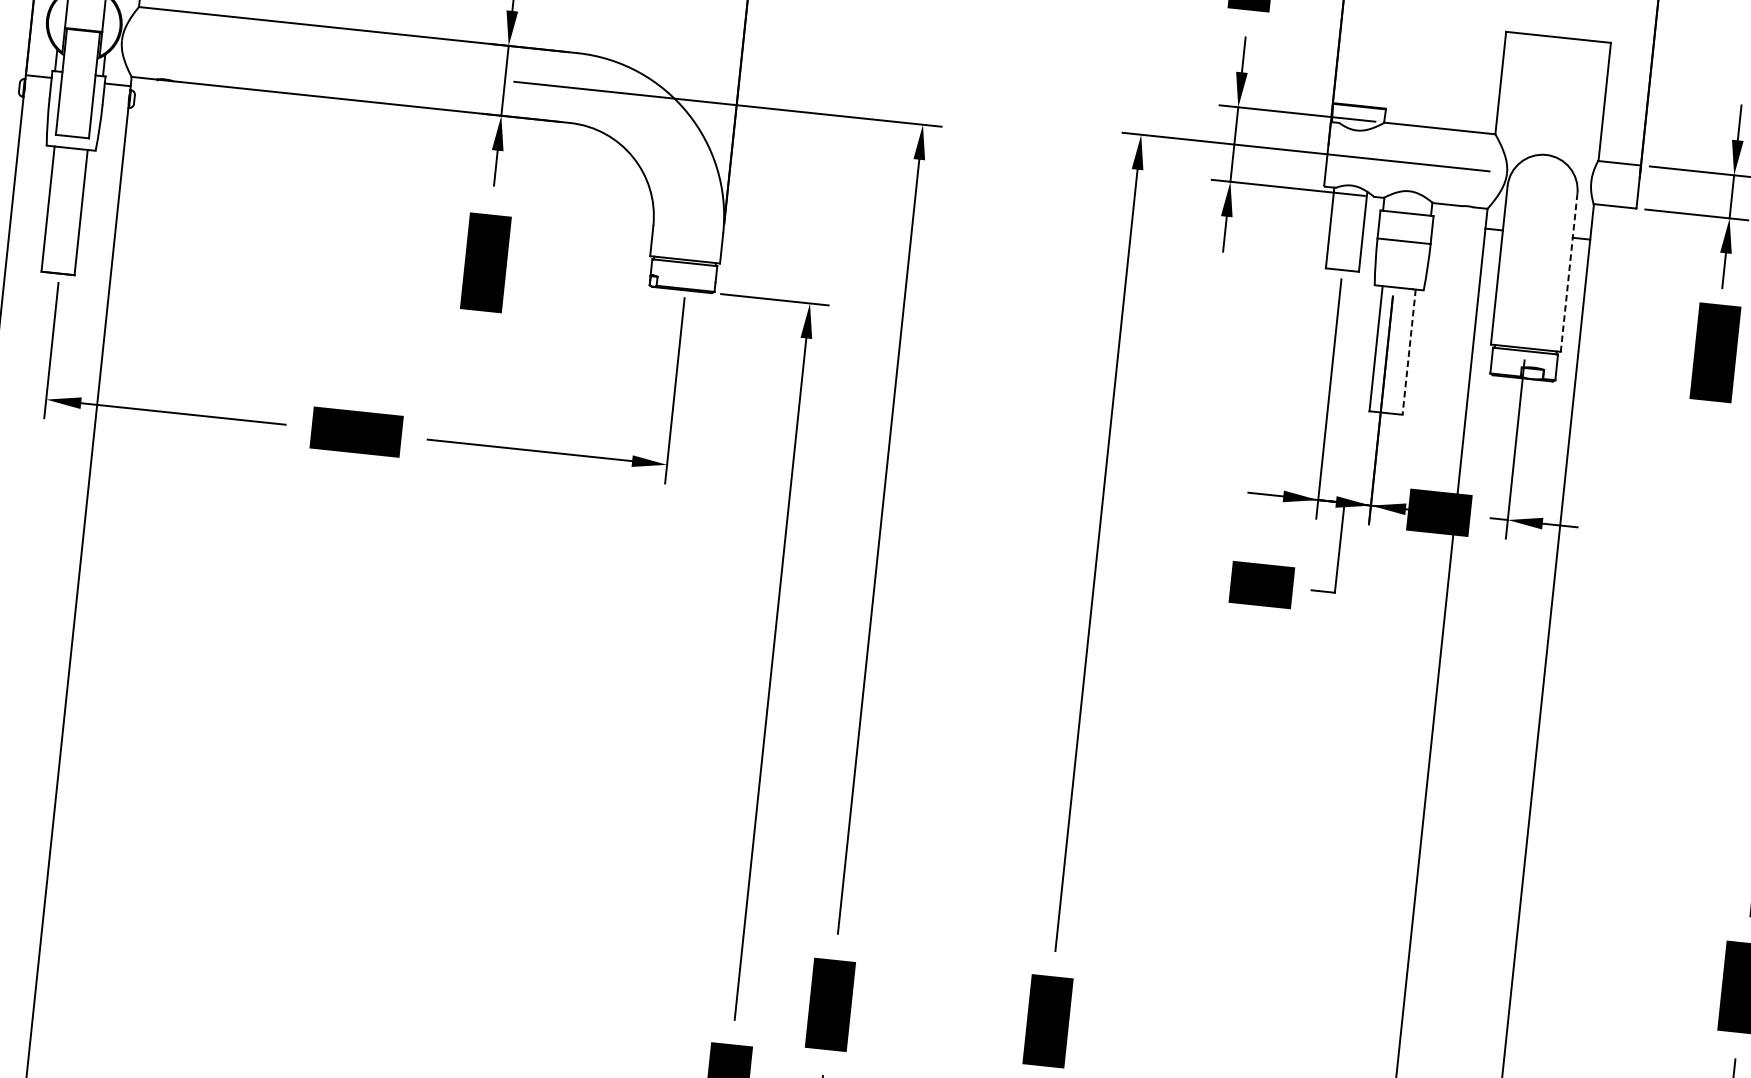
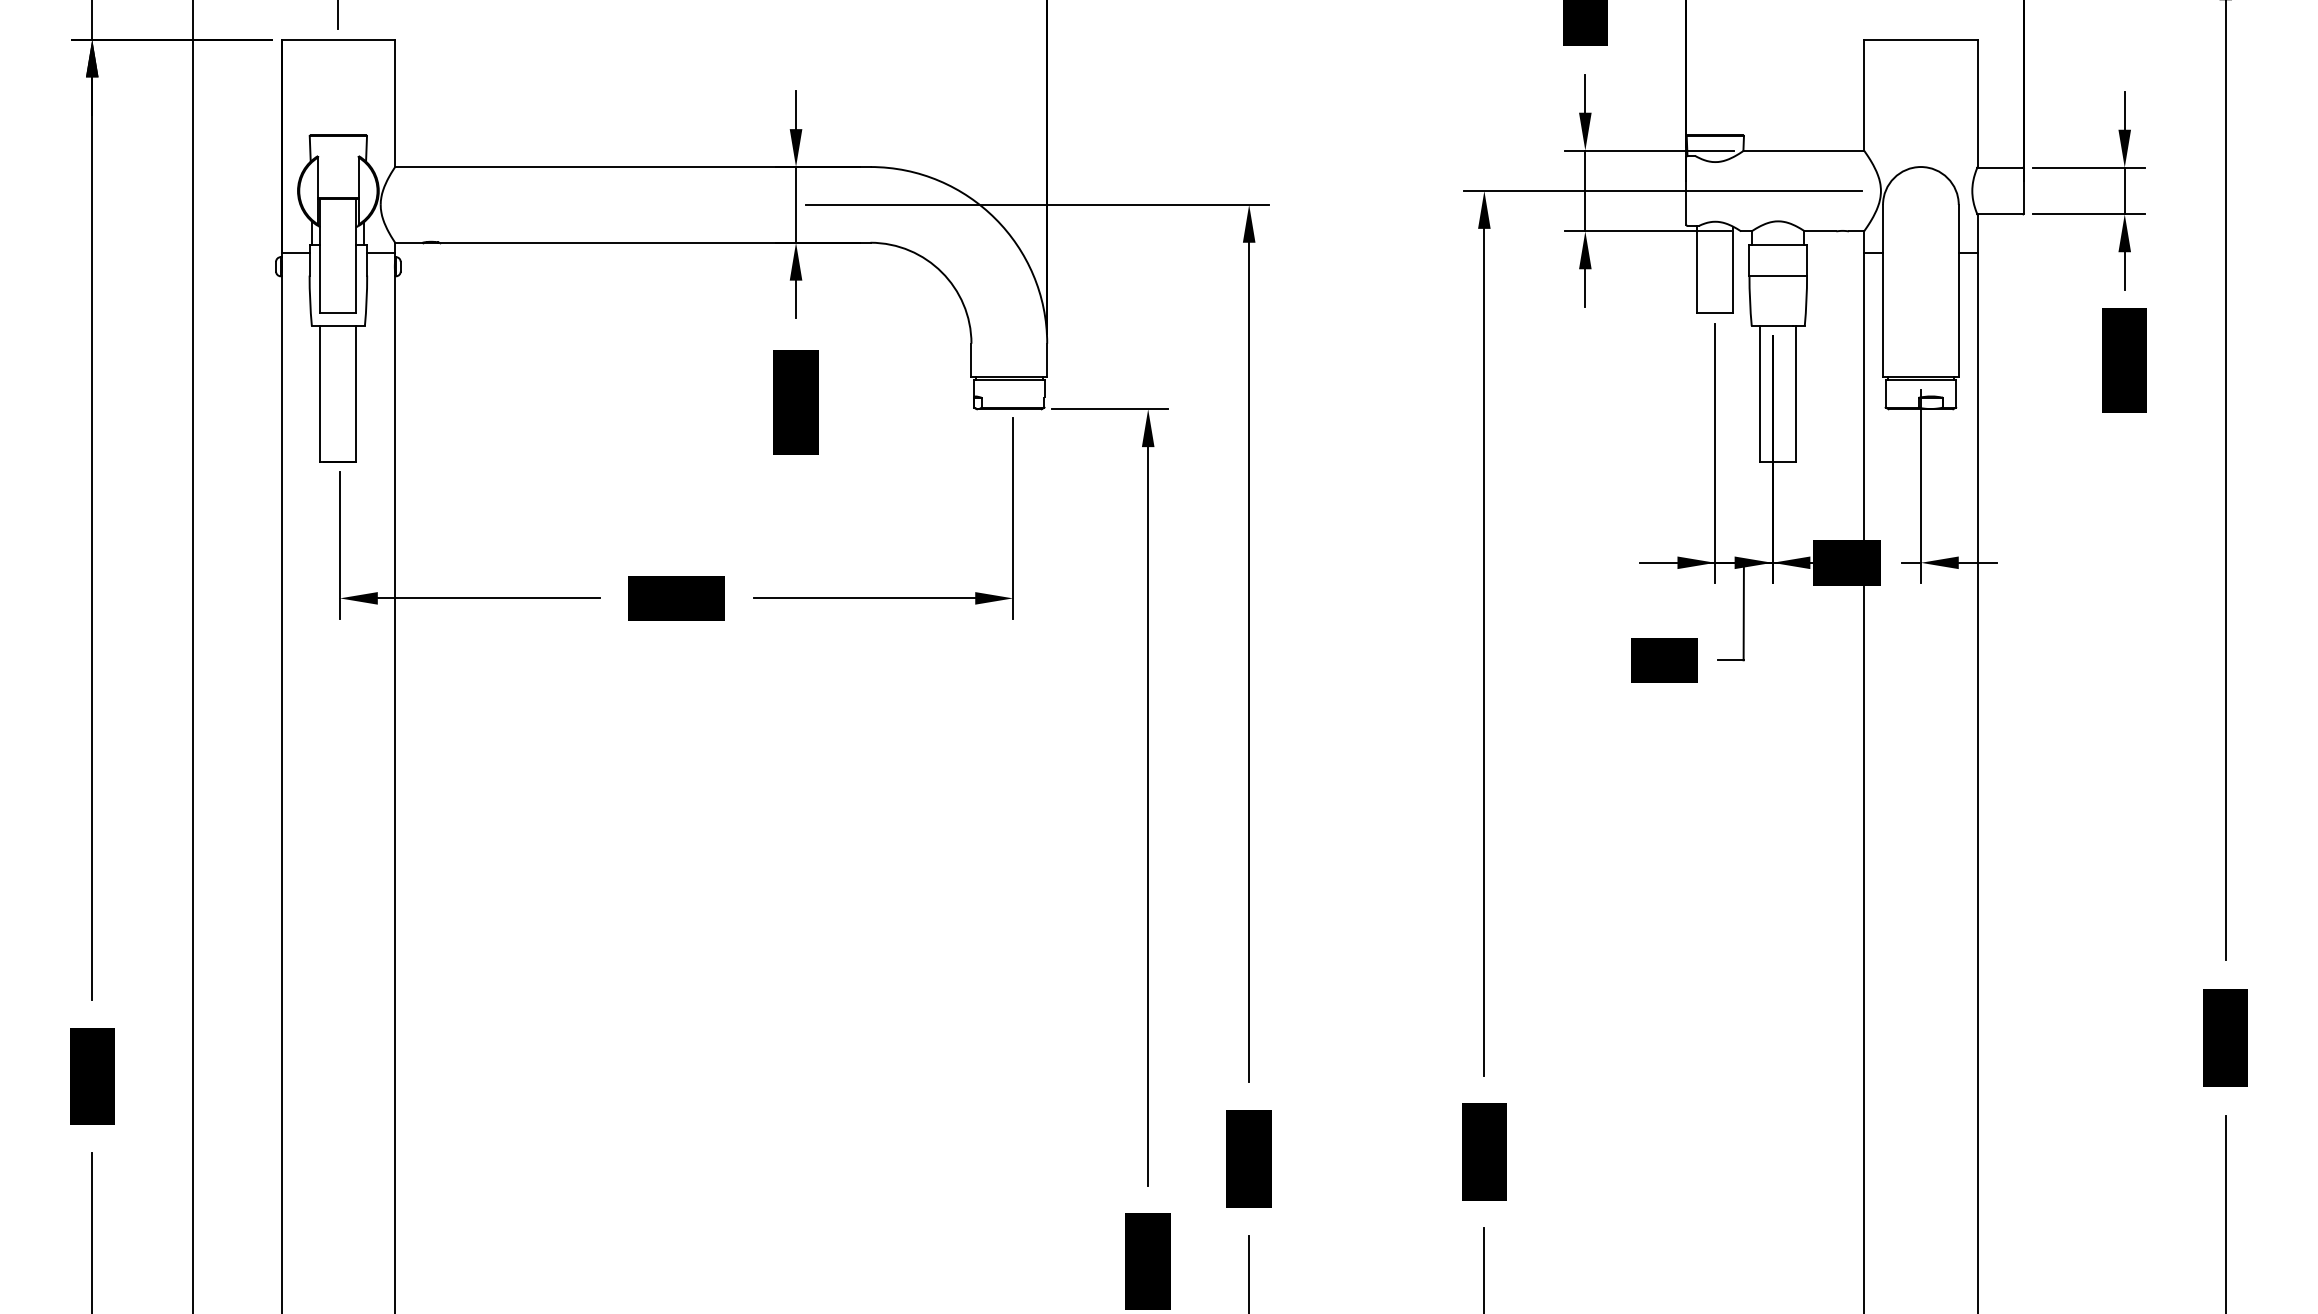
line: (1568, 272) -> (1958, 290), dashed -> solid
line: (1409, 351) -> (1796, 393), dashed -> solid

